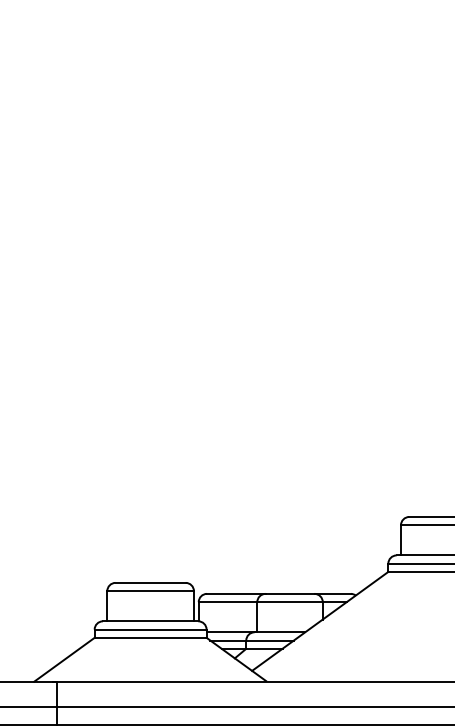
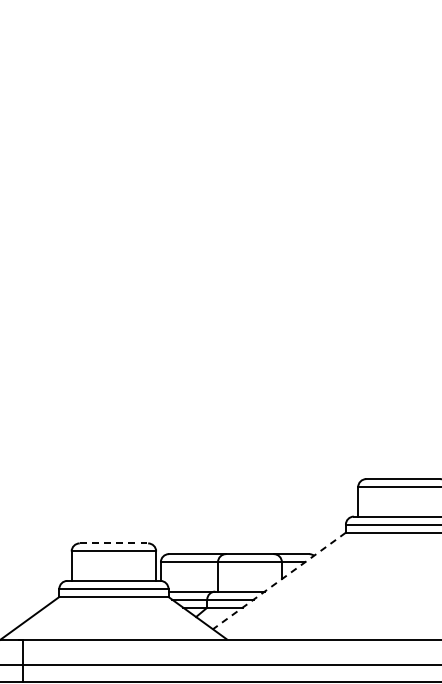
line: (151, 582) -> (114, 543), solid -> dashed
line: (319, 621) -> (278, 581), solid -> dashed

